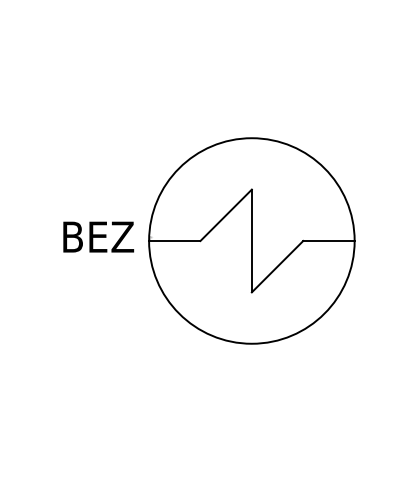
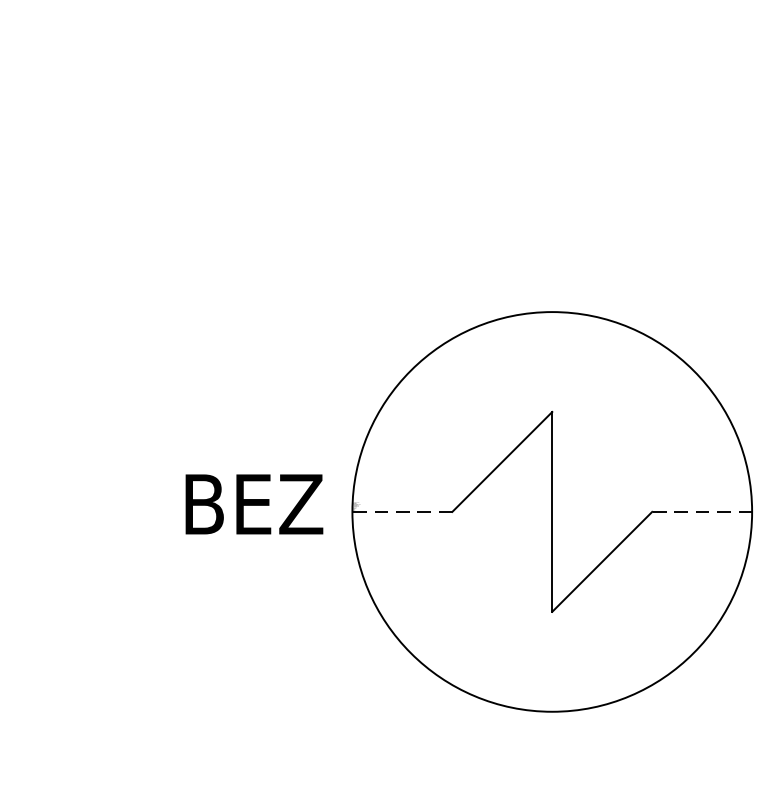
line: (174, 240) -> (401, 510), solid -> dashed
line: (328, 240) -> (701, 510), solid -> dashed

